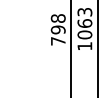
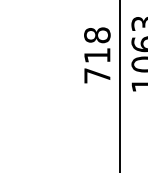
text: (57, 29) -> (95, 54), 798 -> 718

